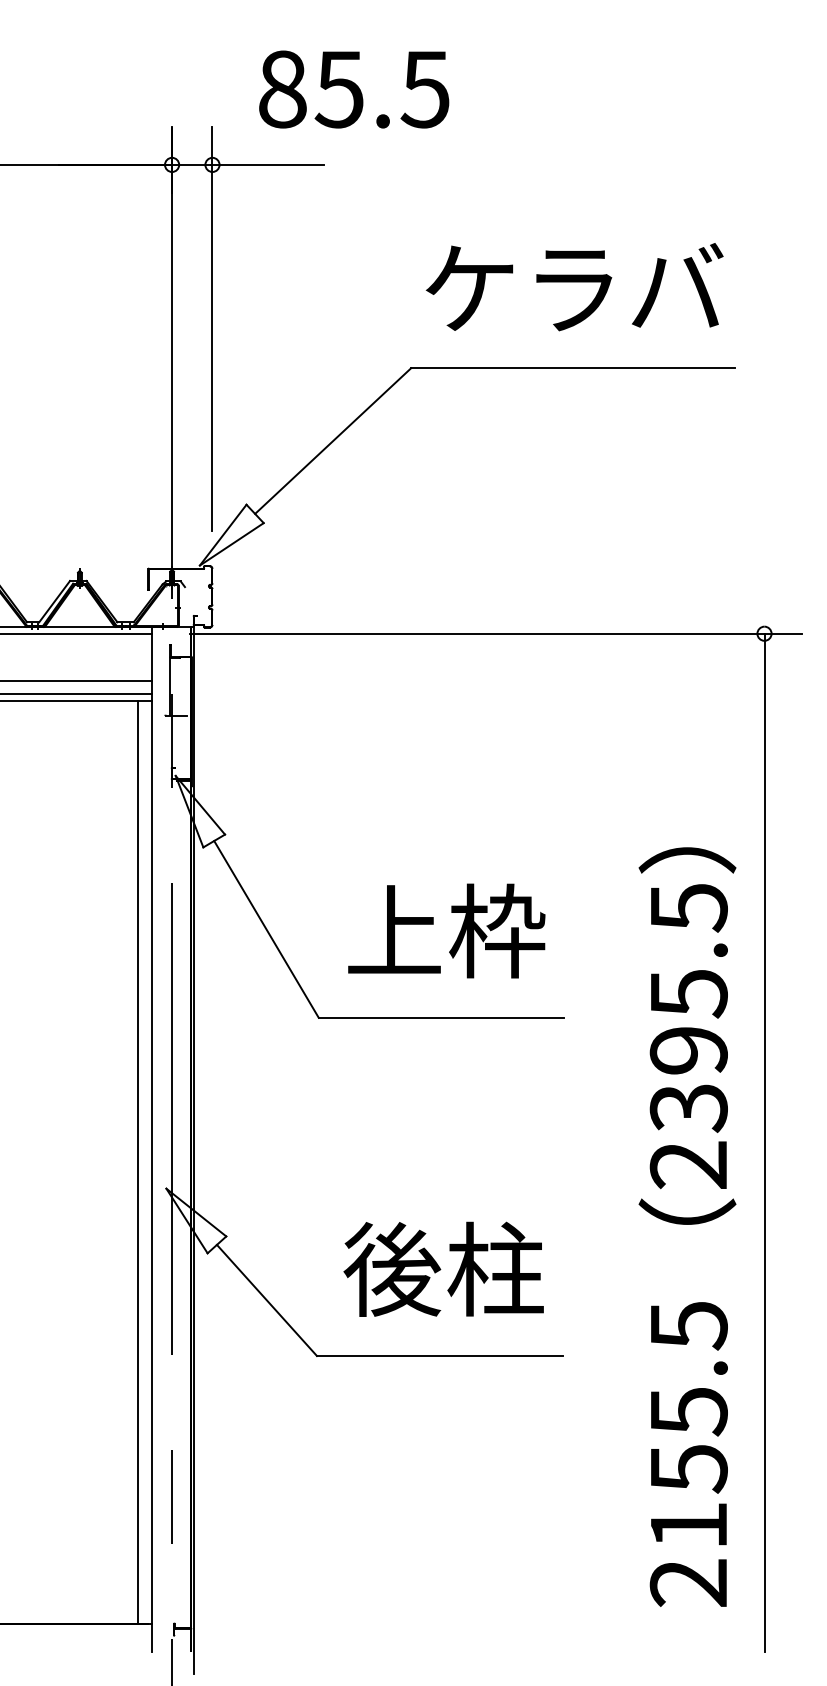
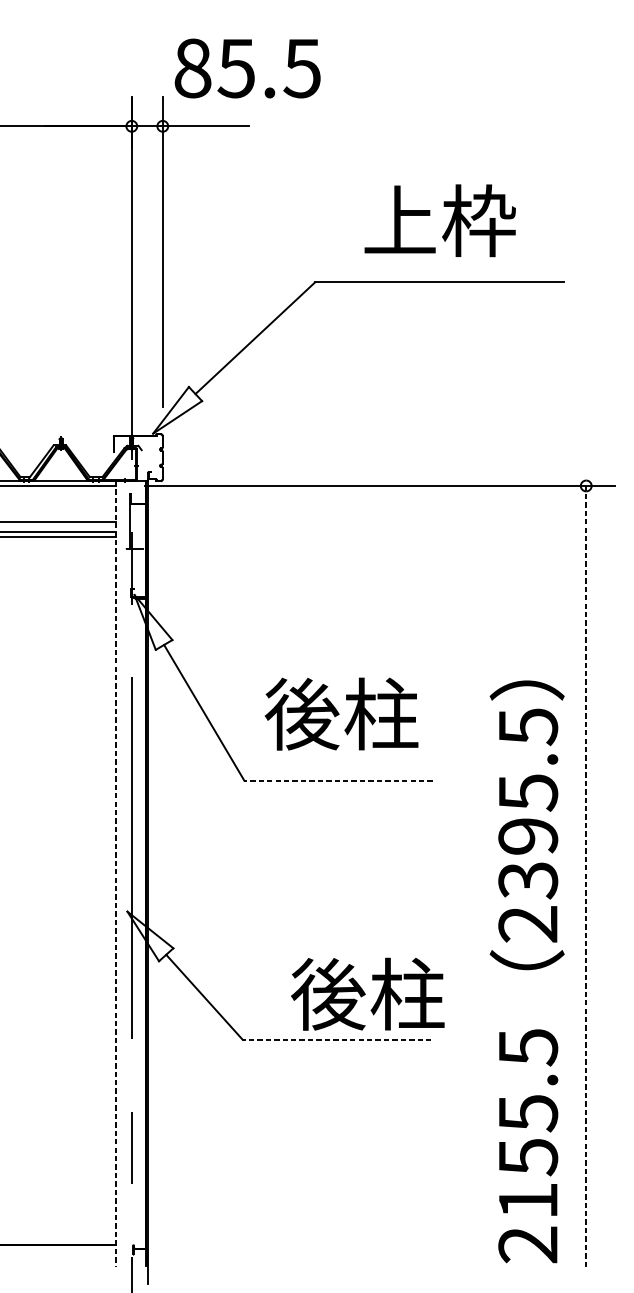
text: (354, 89) -> (247, 68), moved
text: (574, 287) -> (440, 220), ケラバ -> 上枠
text: (445, 930) -> (341, 713), 上枠 -> 後柱
line: (441, 1017) -> (338, 780), solid -> dashed
line: (152, 1140) -> (116, 874), solid -> dashed
line: (764, 1142) -> (586, 876), solid -> dashed
line: (137, 1161) -> (105, 890), removed
text: (687, 1226) -> (527, 971), moved
text: (443, 1268) -> (367, 993), moved
line: (439, 1356) -> (336, 1040), solid -> dashed

